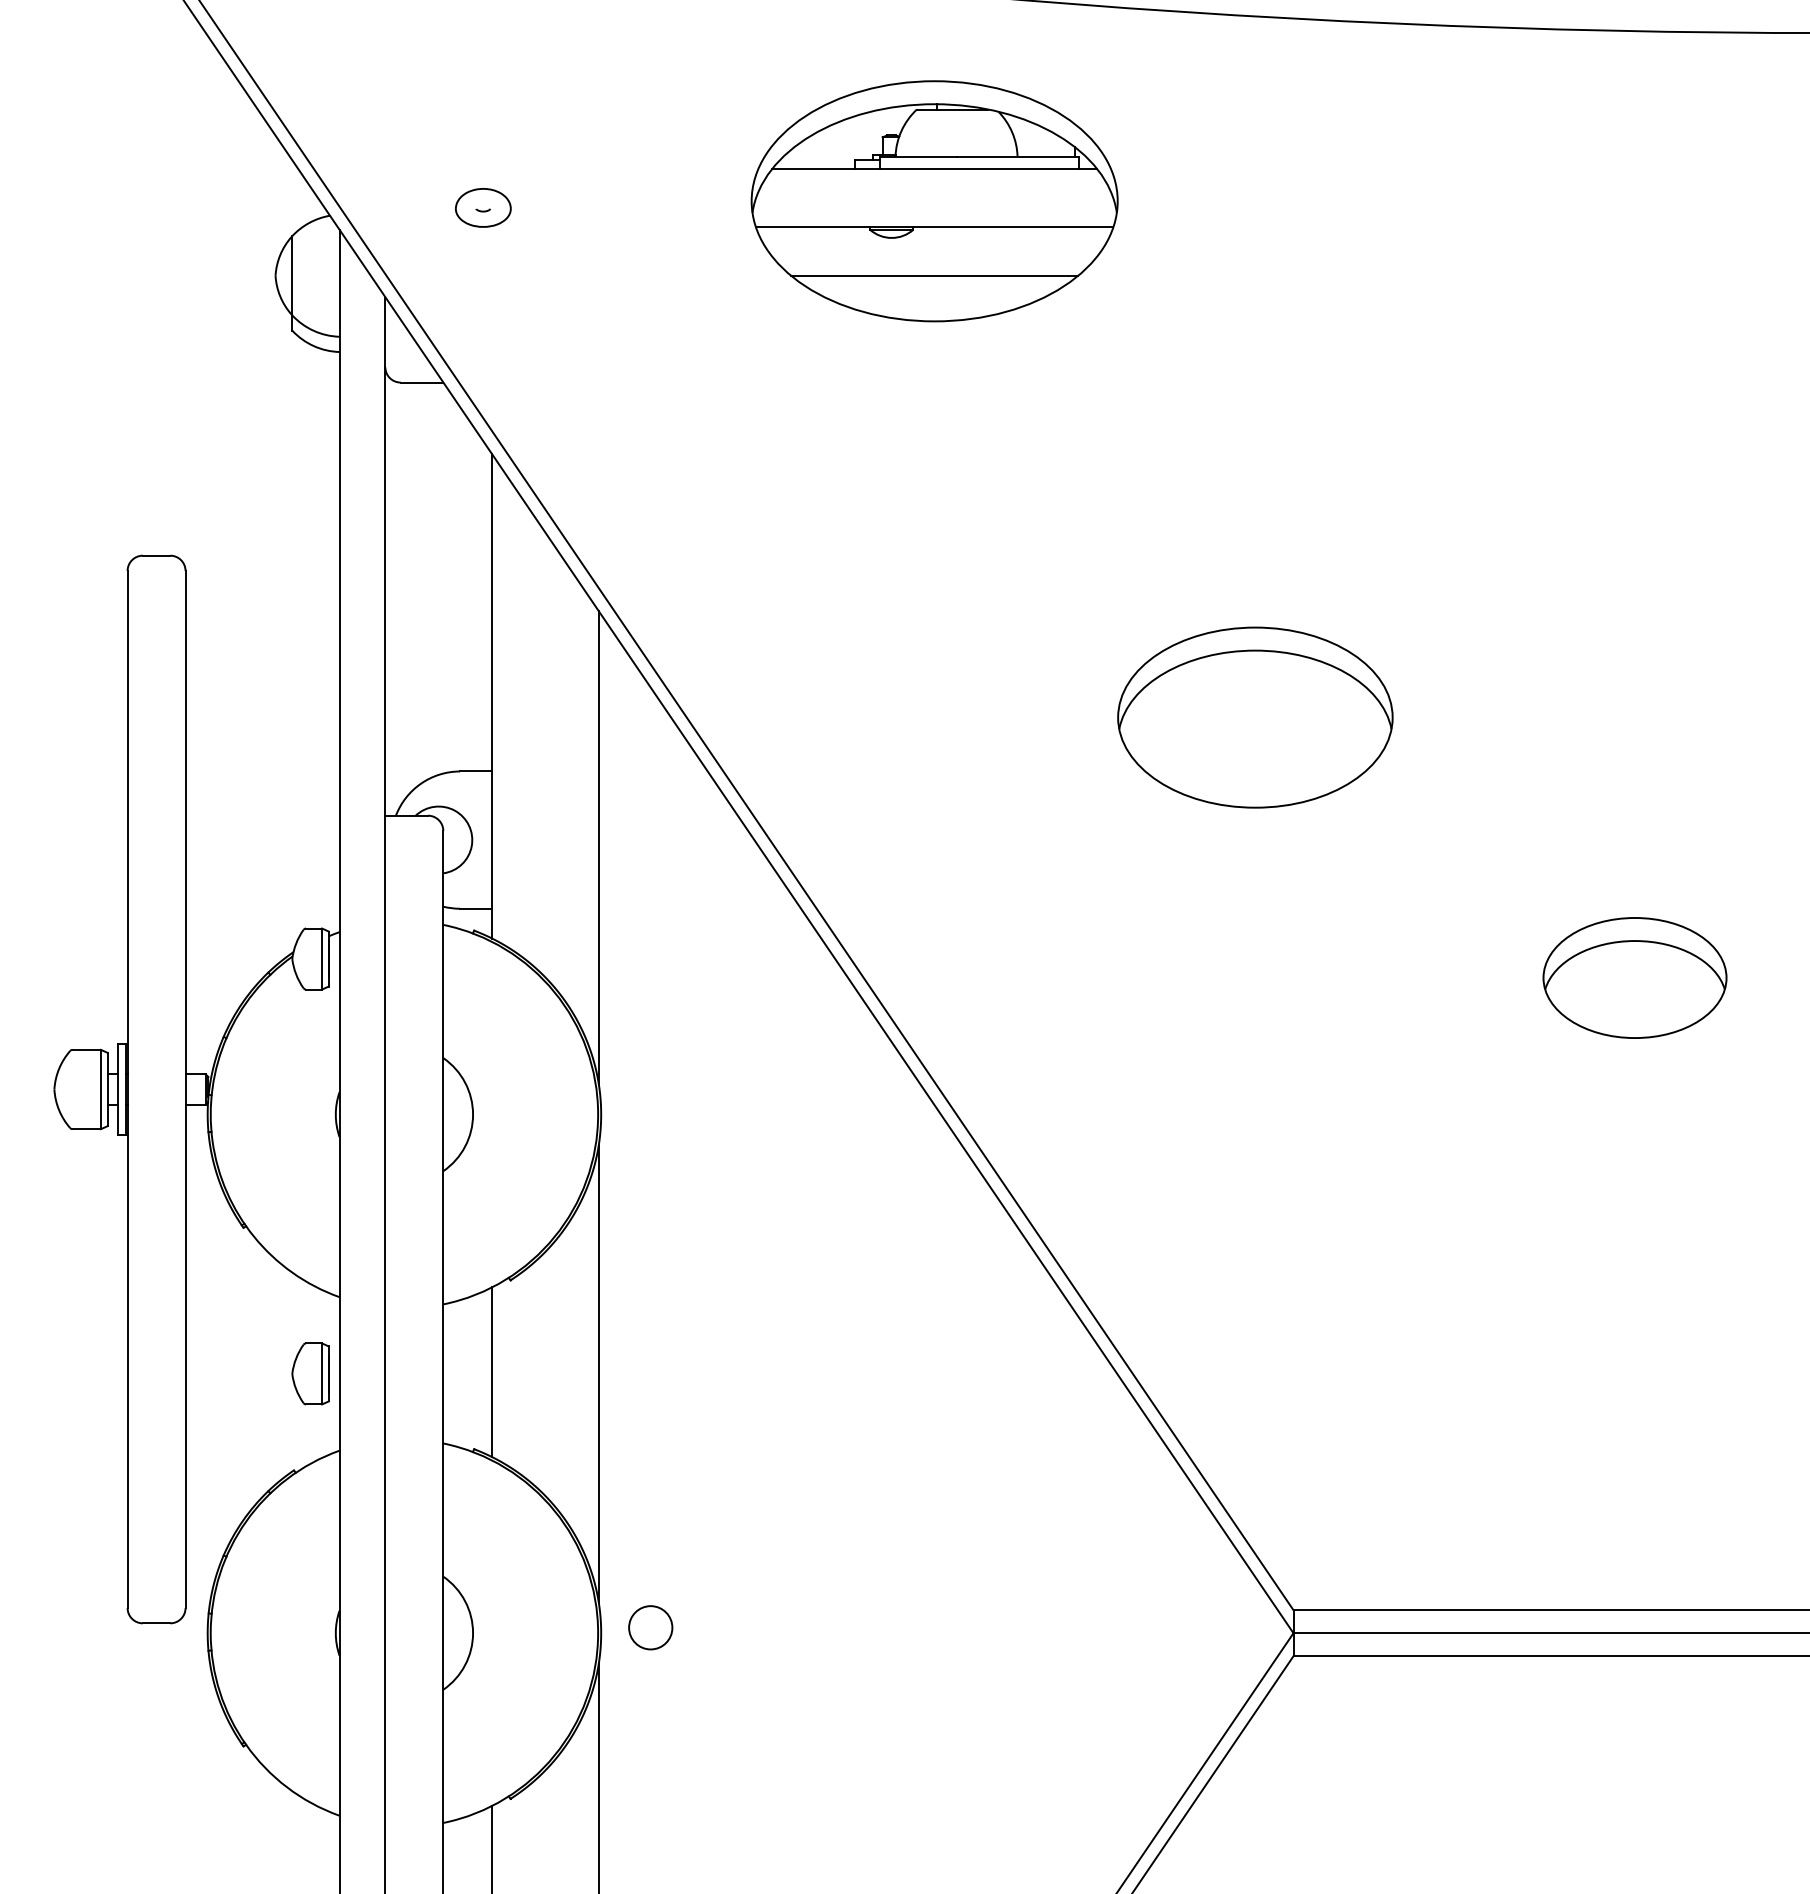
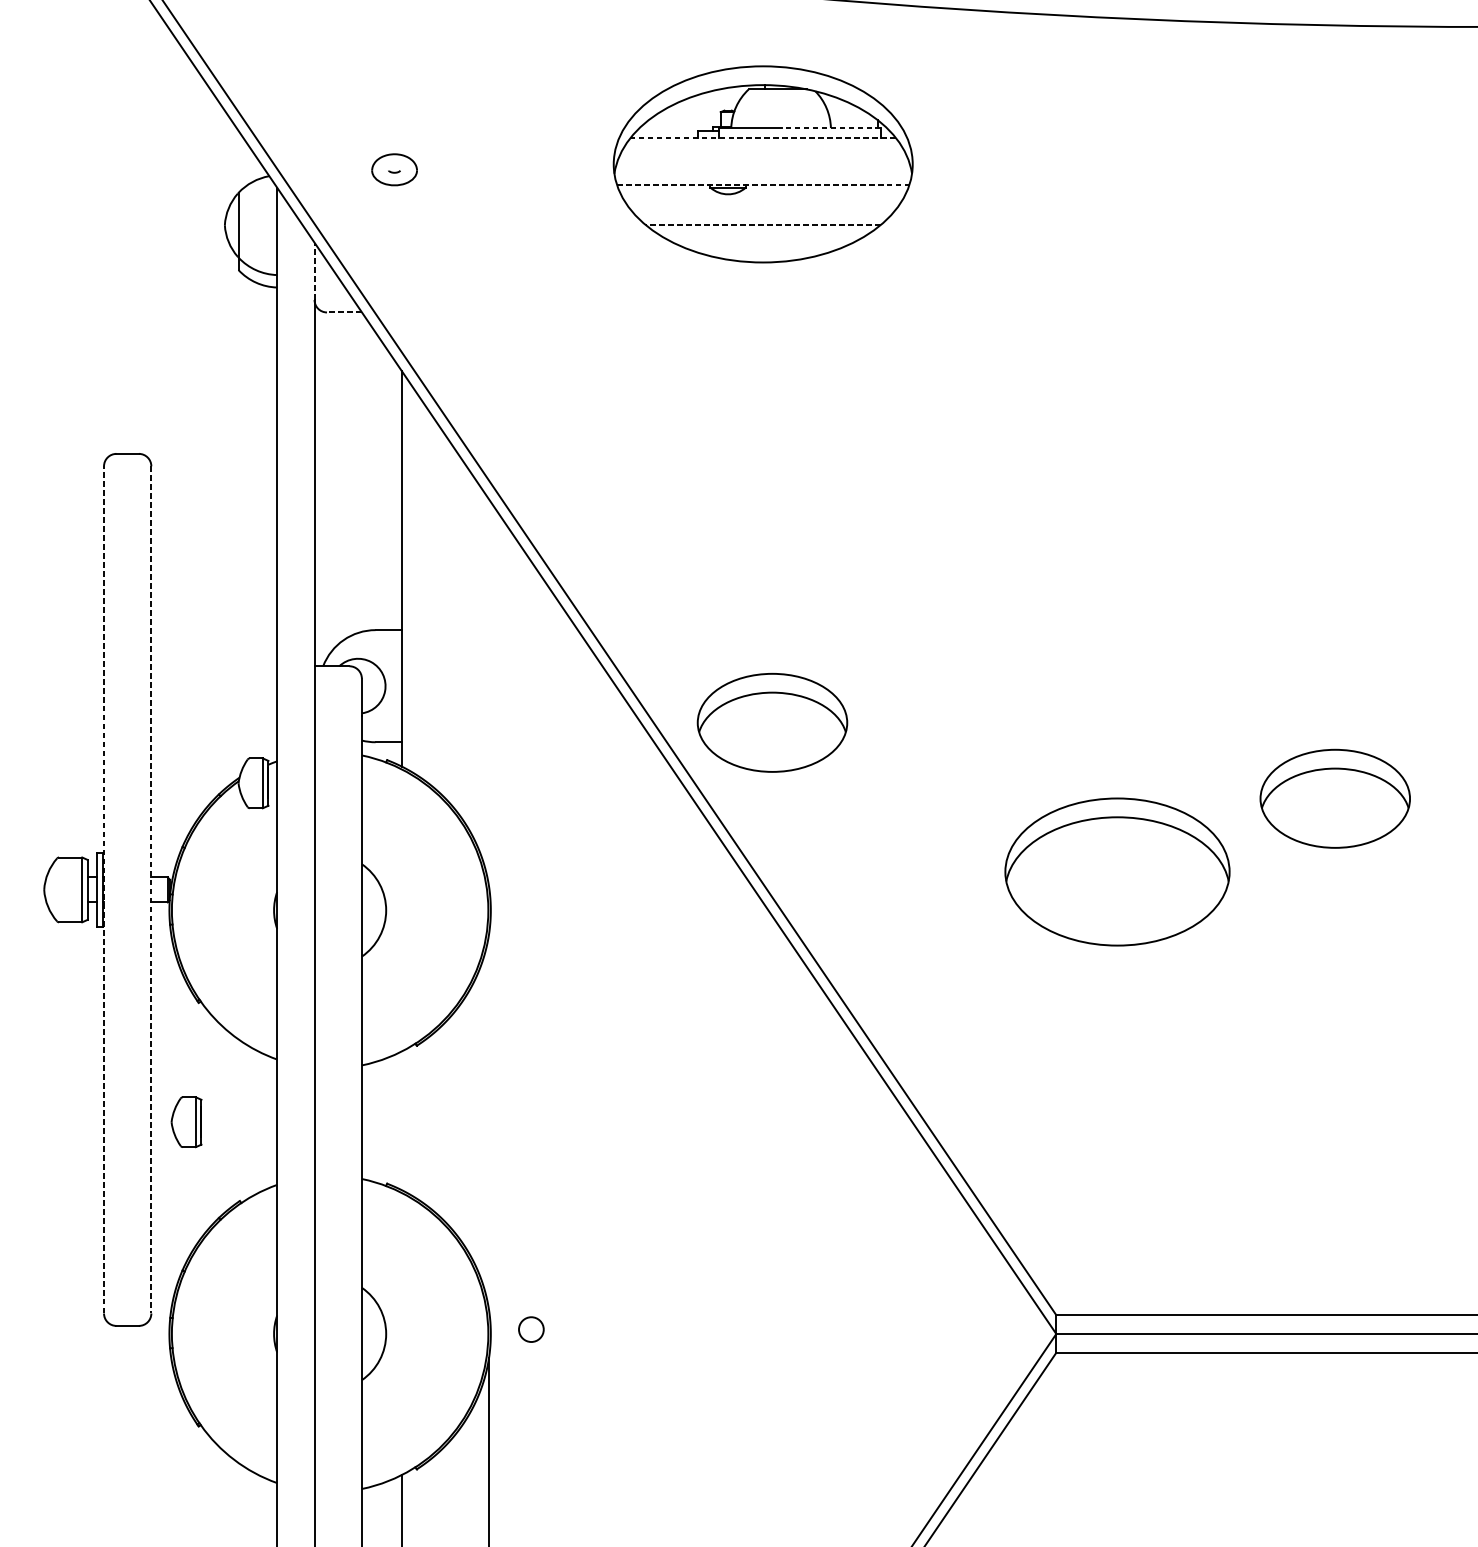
line: (1017, 156) -> (830, 127), solid -> dashed
line: (934, 169) -> (763, 138), solid -> dashed
line: (934, 226) -> (763, 184), solid -> dashed
line: (934, 275) -> (763, 225), solid -> dashed
line: (385, 331) -> (314, 270), solid -> dashed
line: (421, 382) -> (344, 312), solid -> dashed
part: (1255, 717) -> (1117, 871), moved
line: (598, 847) -> (488, 692), removed
part: (945, 884) -> (772, 722), added
line: (127, 1089) -> (103, 889), solid -> dashed
line: (185, 1089) -> (151, 889), solid -> dashed
line: (492, 1372) -> (402, 1121), removed
part: (310, 1373) -> (186, 1121), moved
line: (598, 1373) -> (488, 1121), removed
circle: (650, 1627) -> (531, 1329), size x0.7

